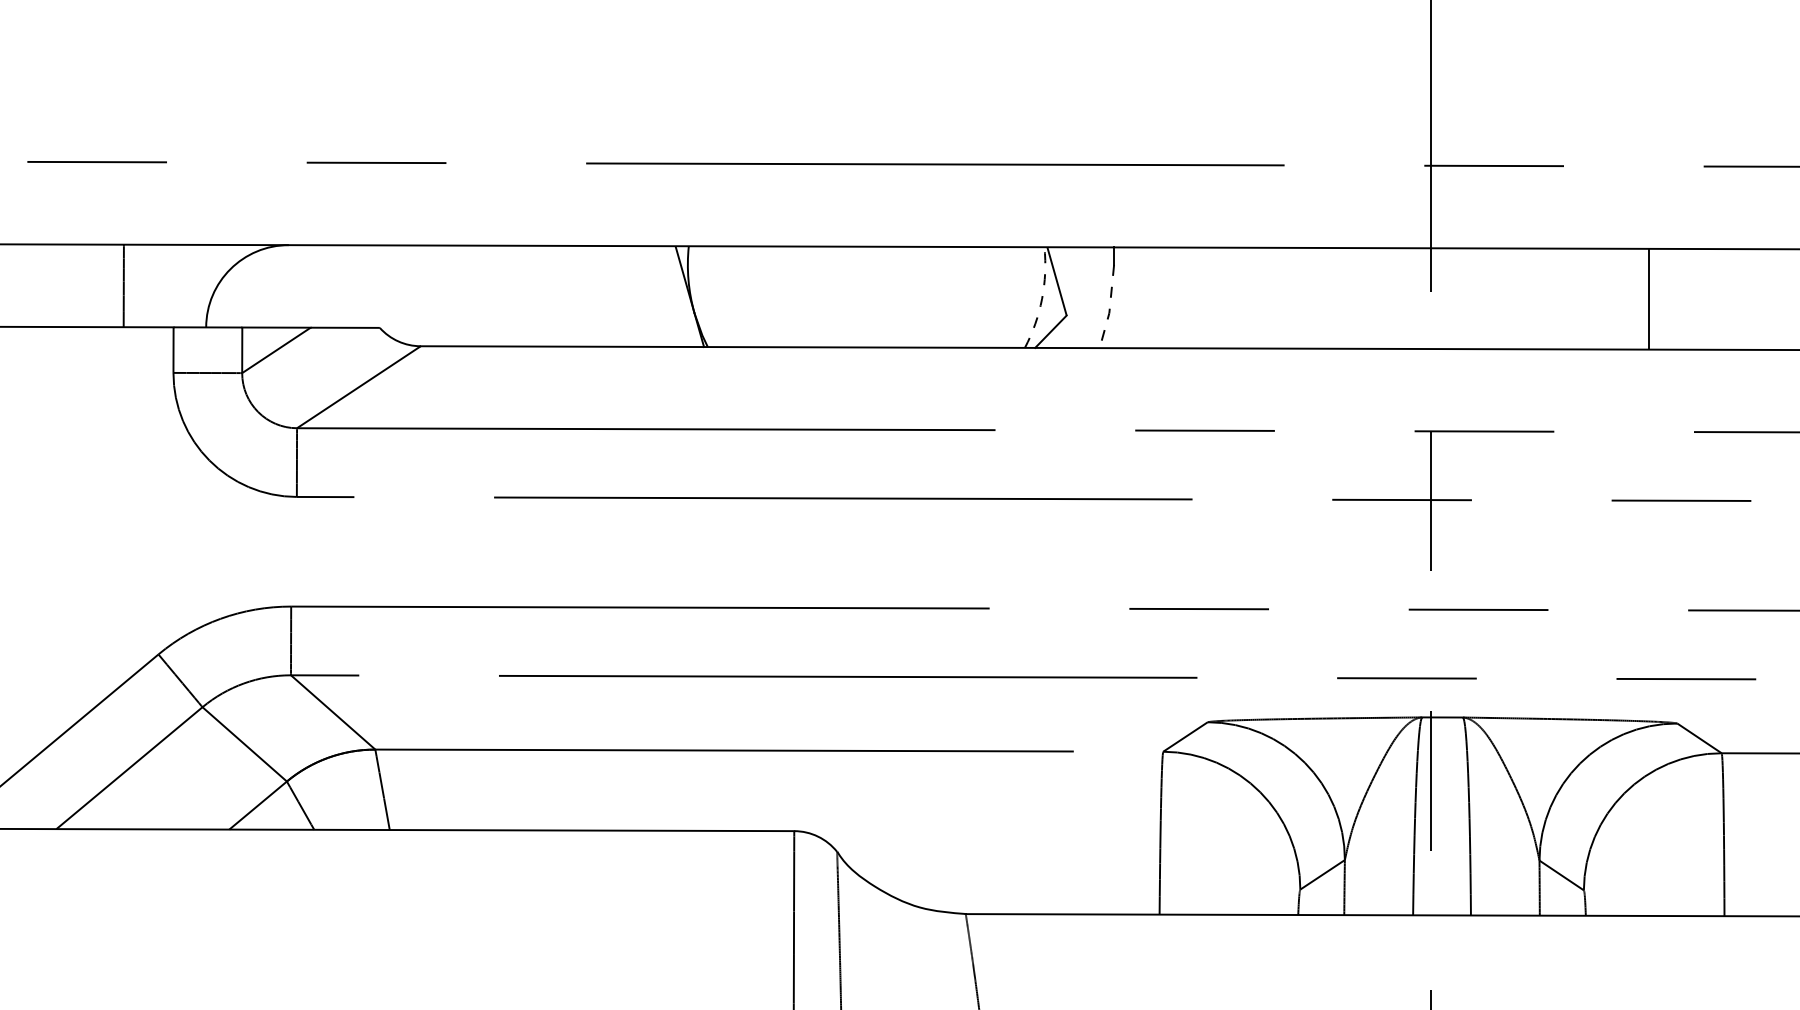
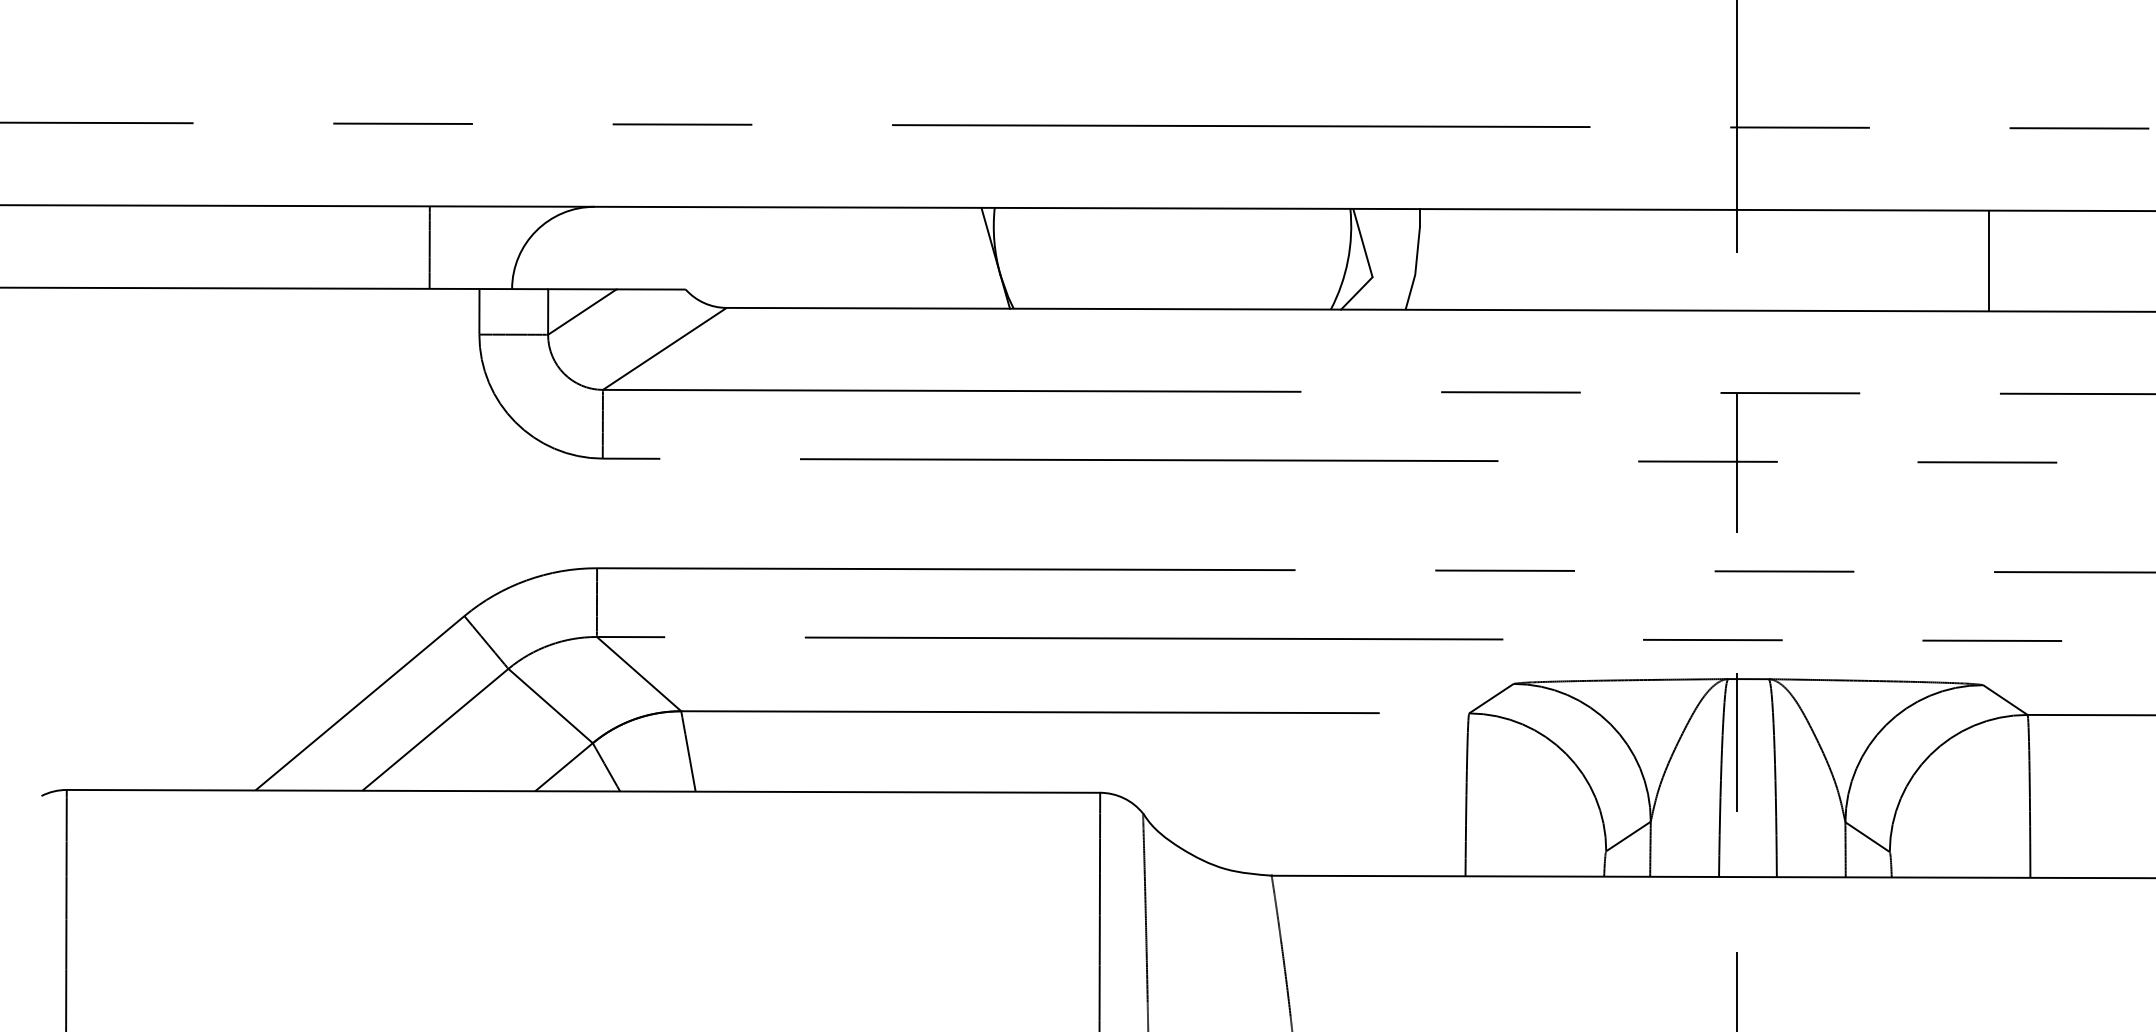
arc: (1041, 298) -> (1347, 260), dashed -> solid
line: (1648, 298) -> (1988, 260), moved
line: (1109, 307) -> (1415, 269), dashed -> solid

